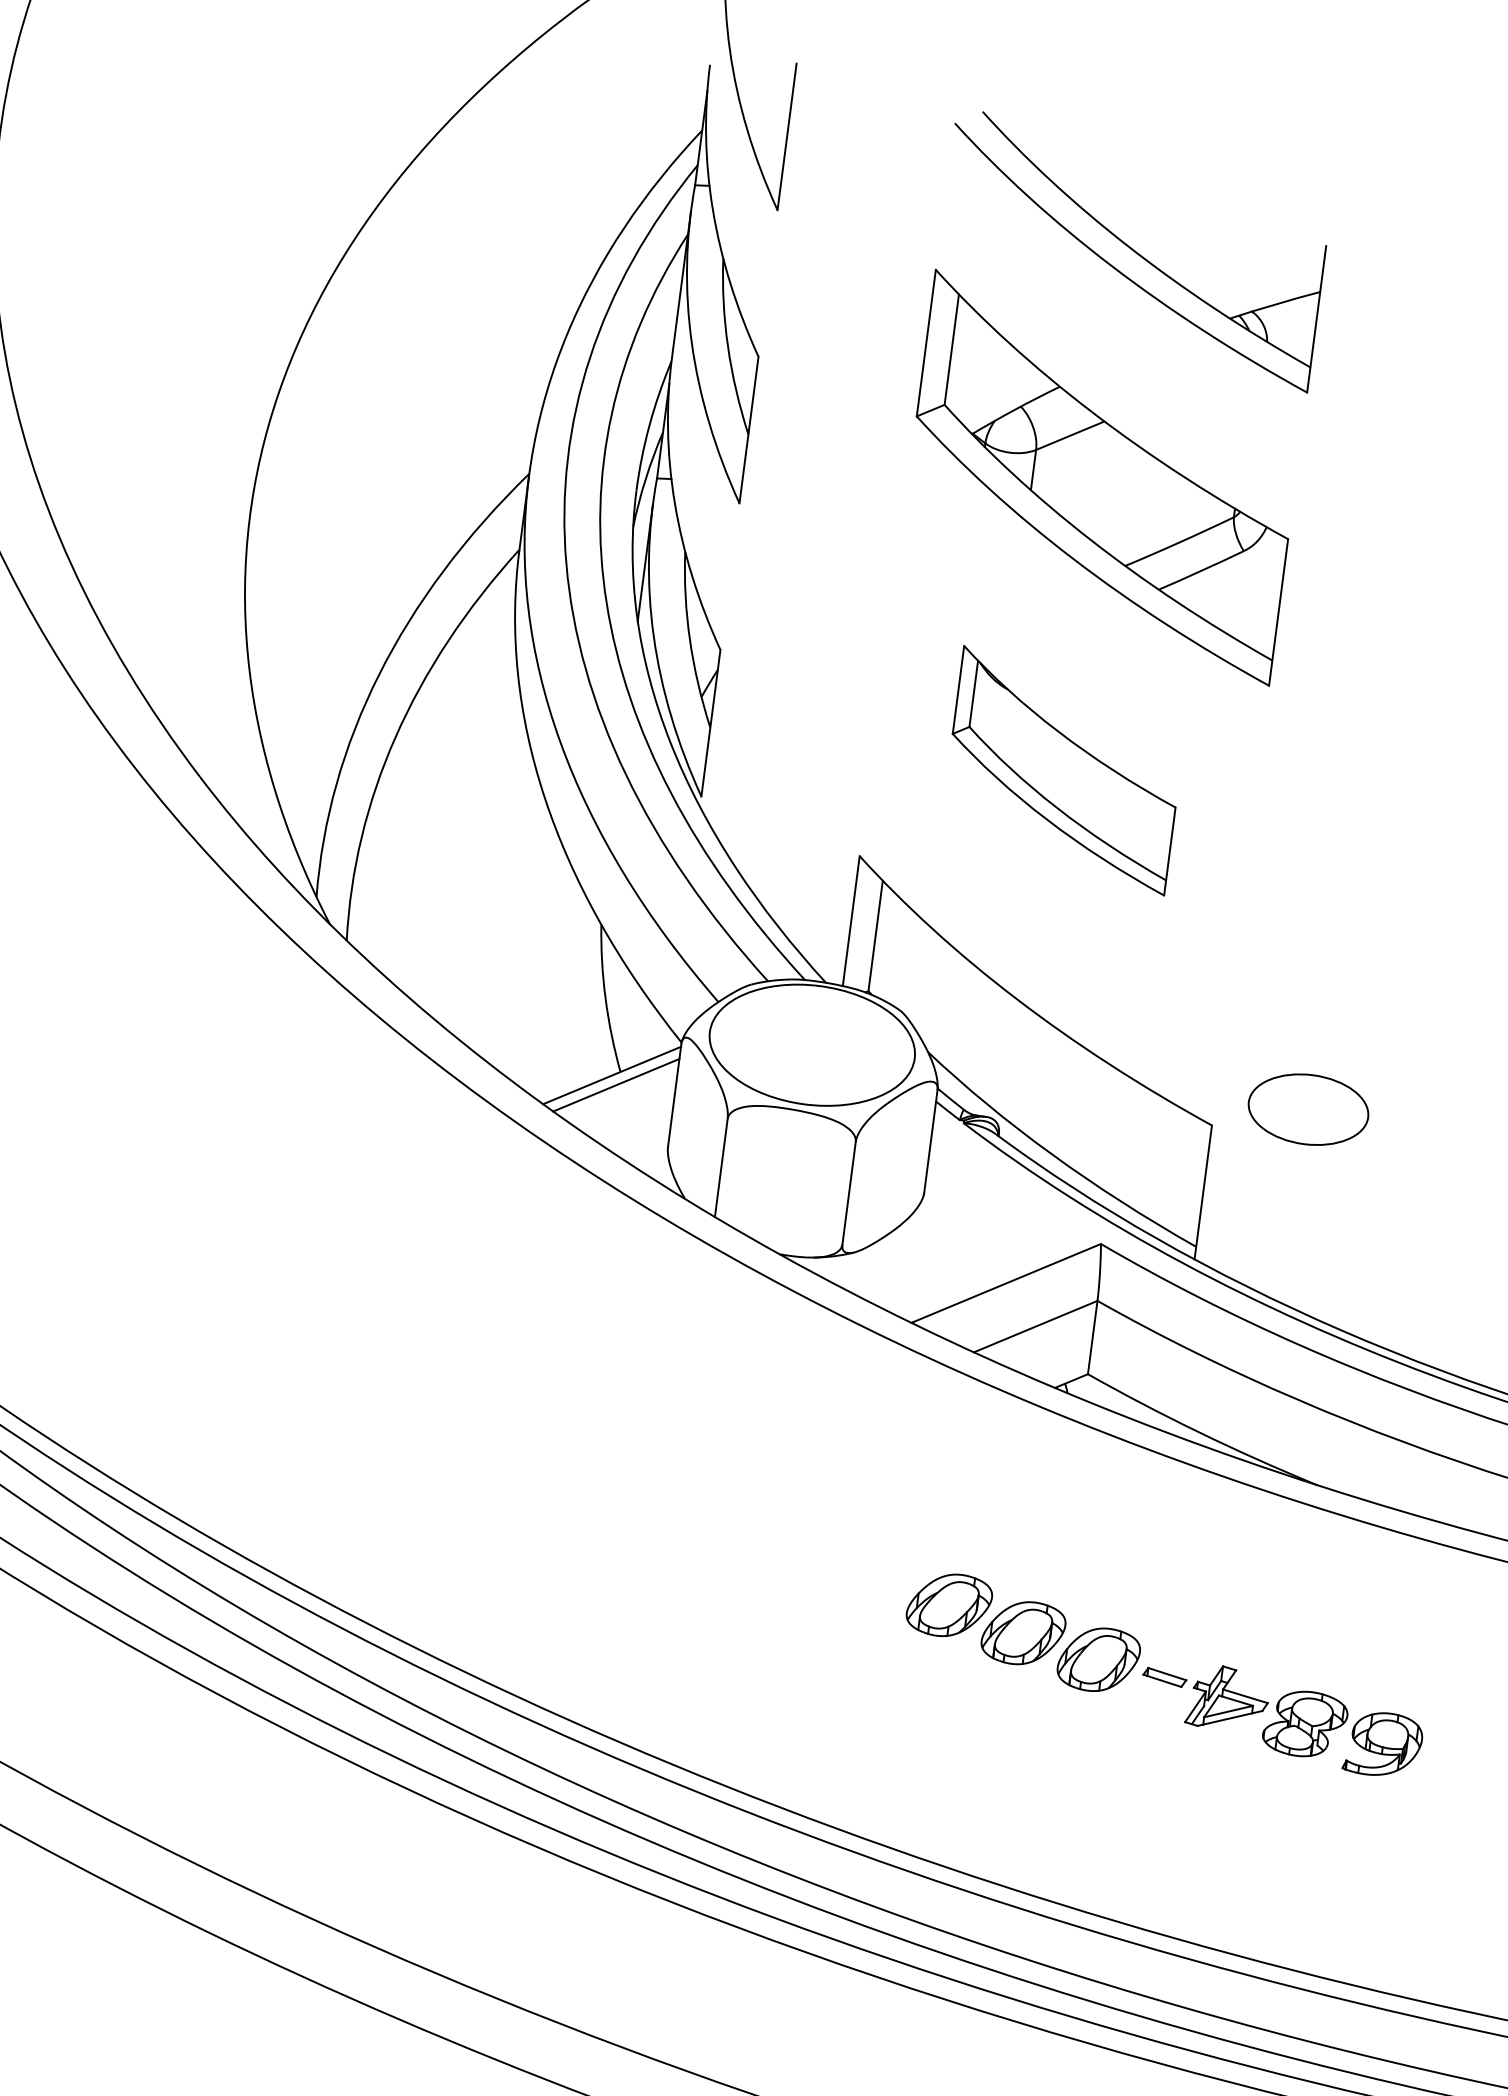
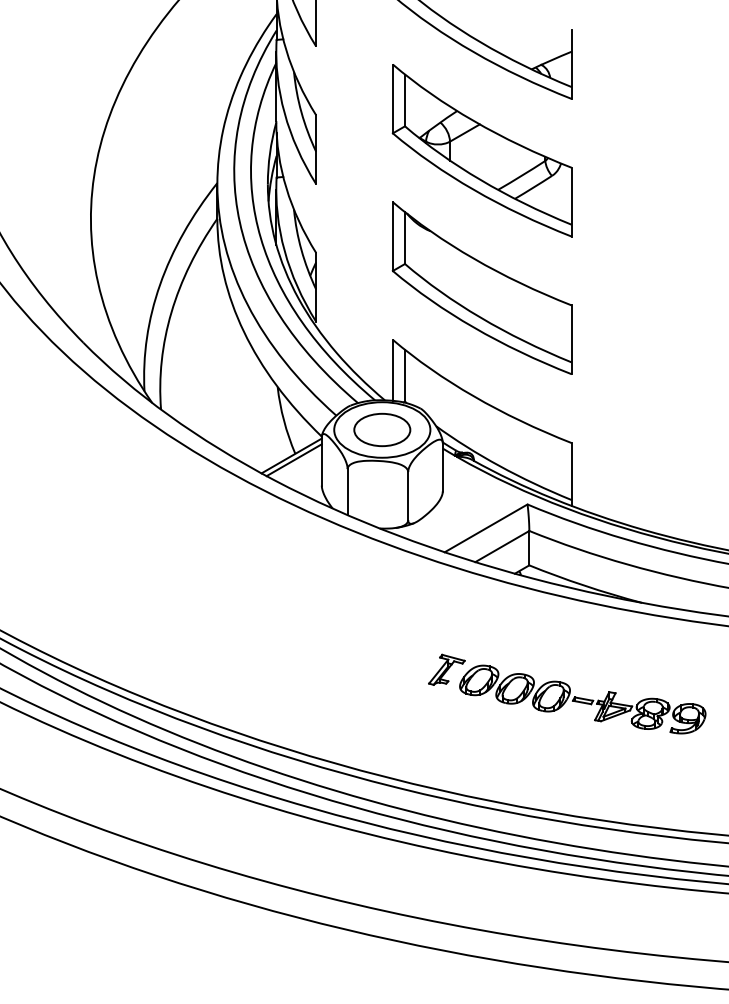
part: (1062, 769) -> (481, 287), size x1.67
part: (1309, 1108) -> (382, 429), moved
part: (882, 1573) -> (446, 669), added

